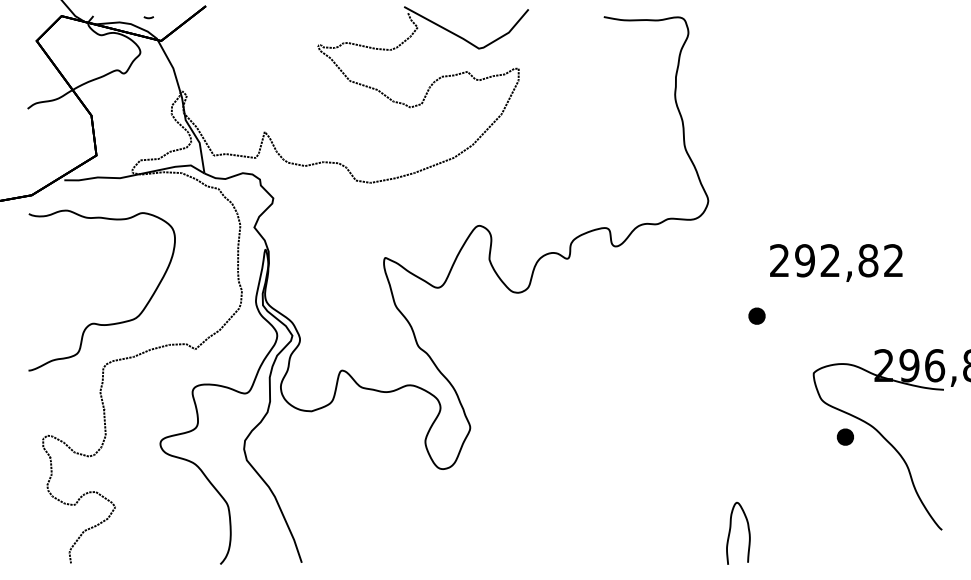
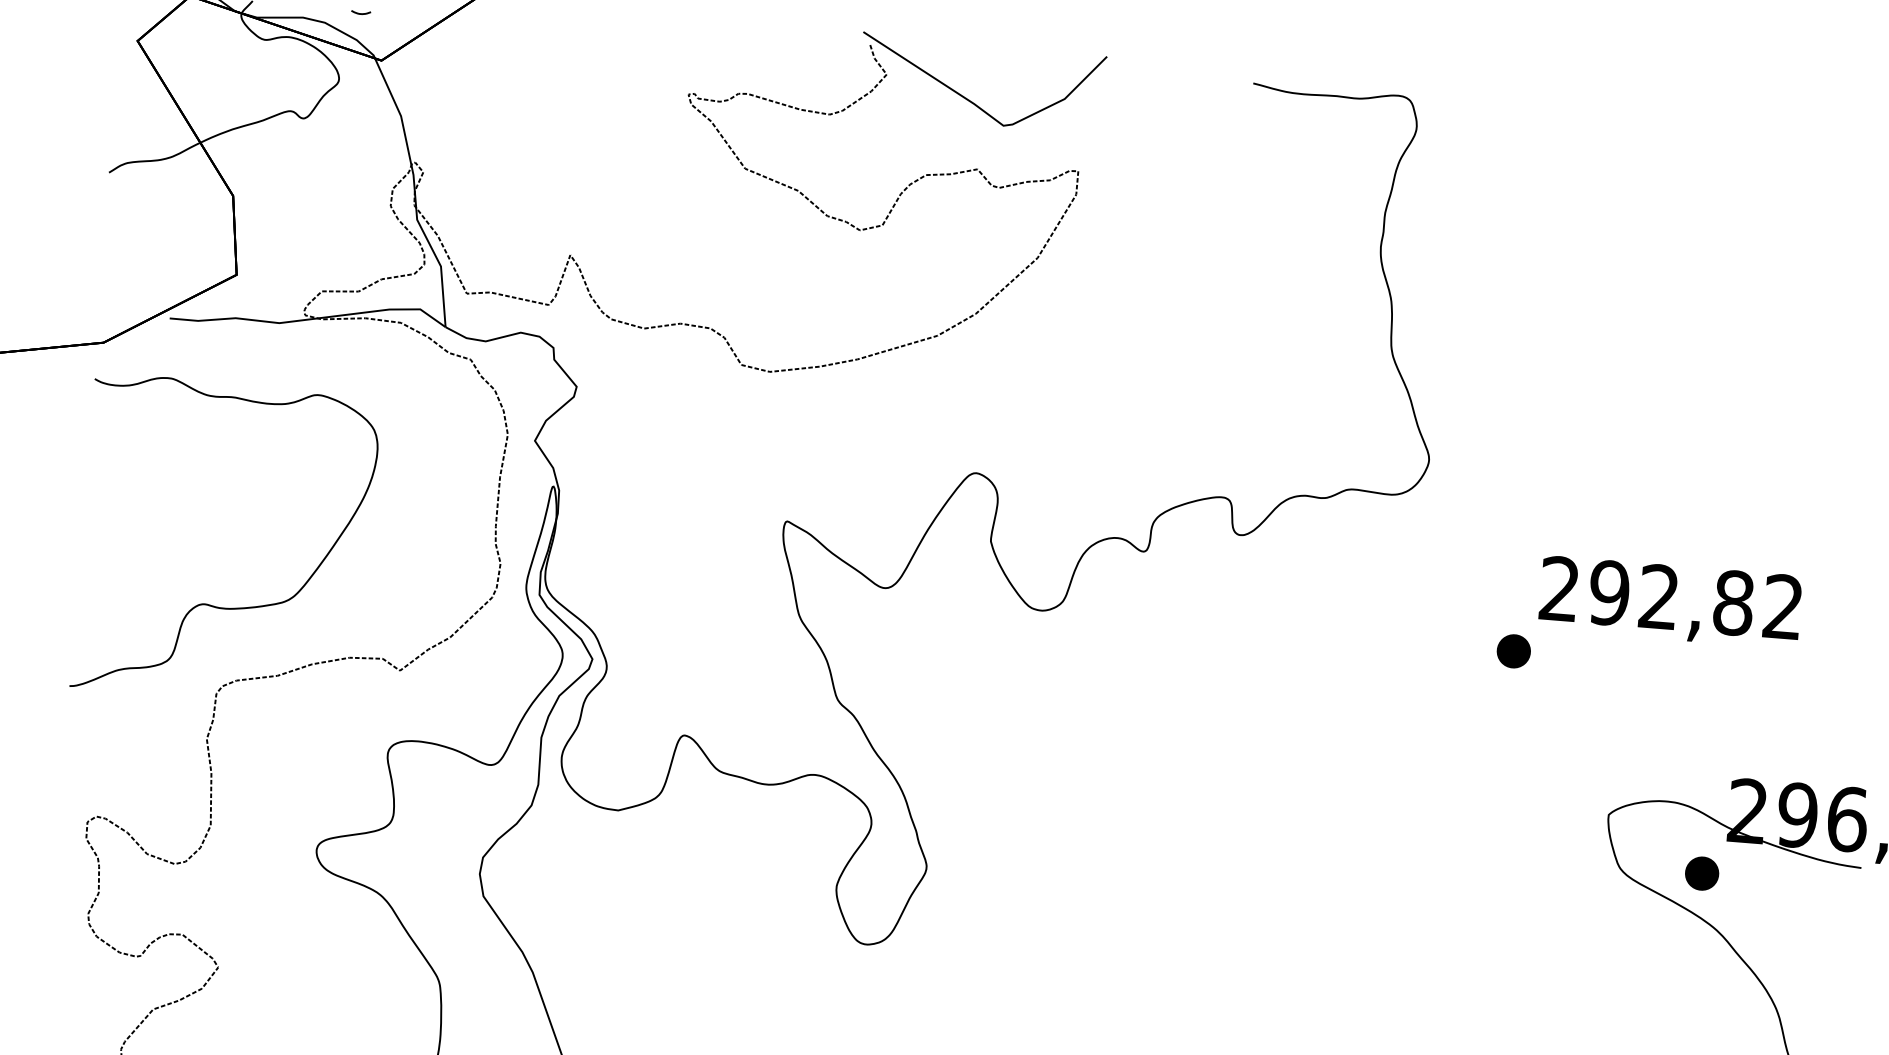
part: (756, 315) -> (1512, 649), moved
part: (844, 436) -> (1700, 872), moved

